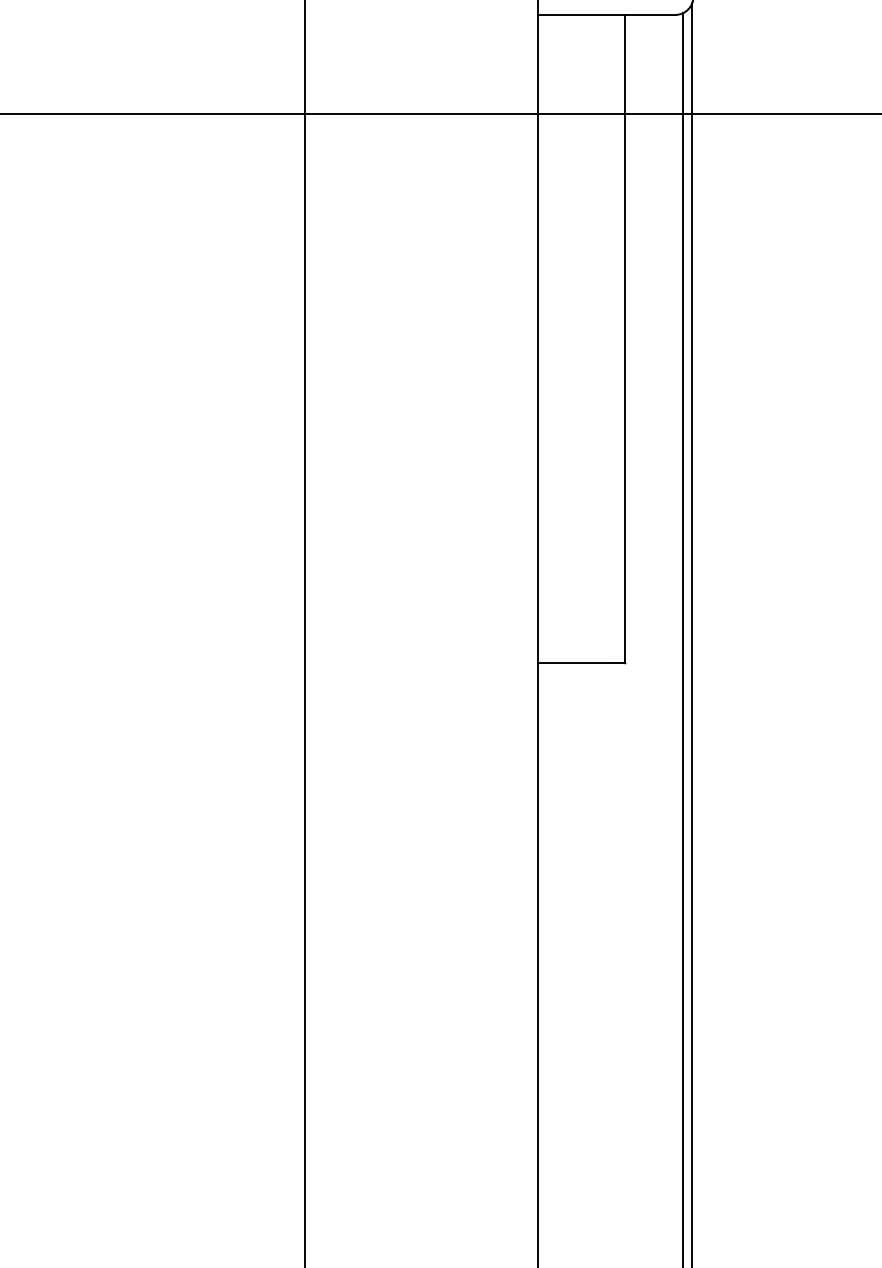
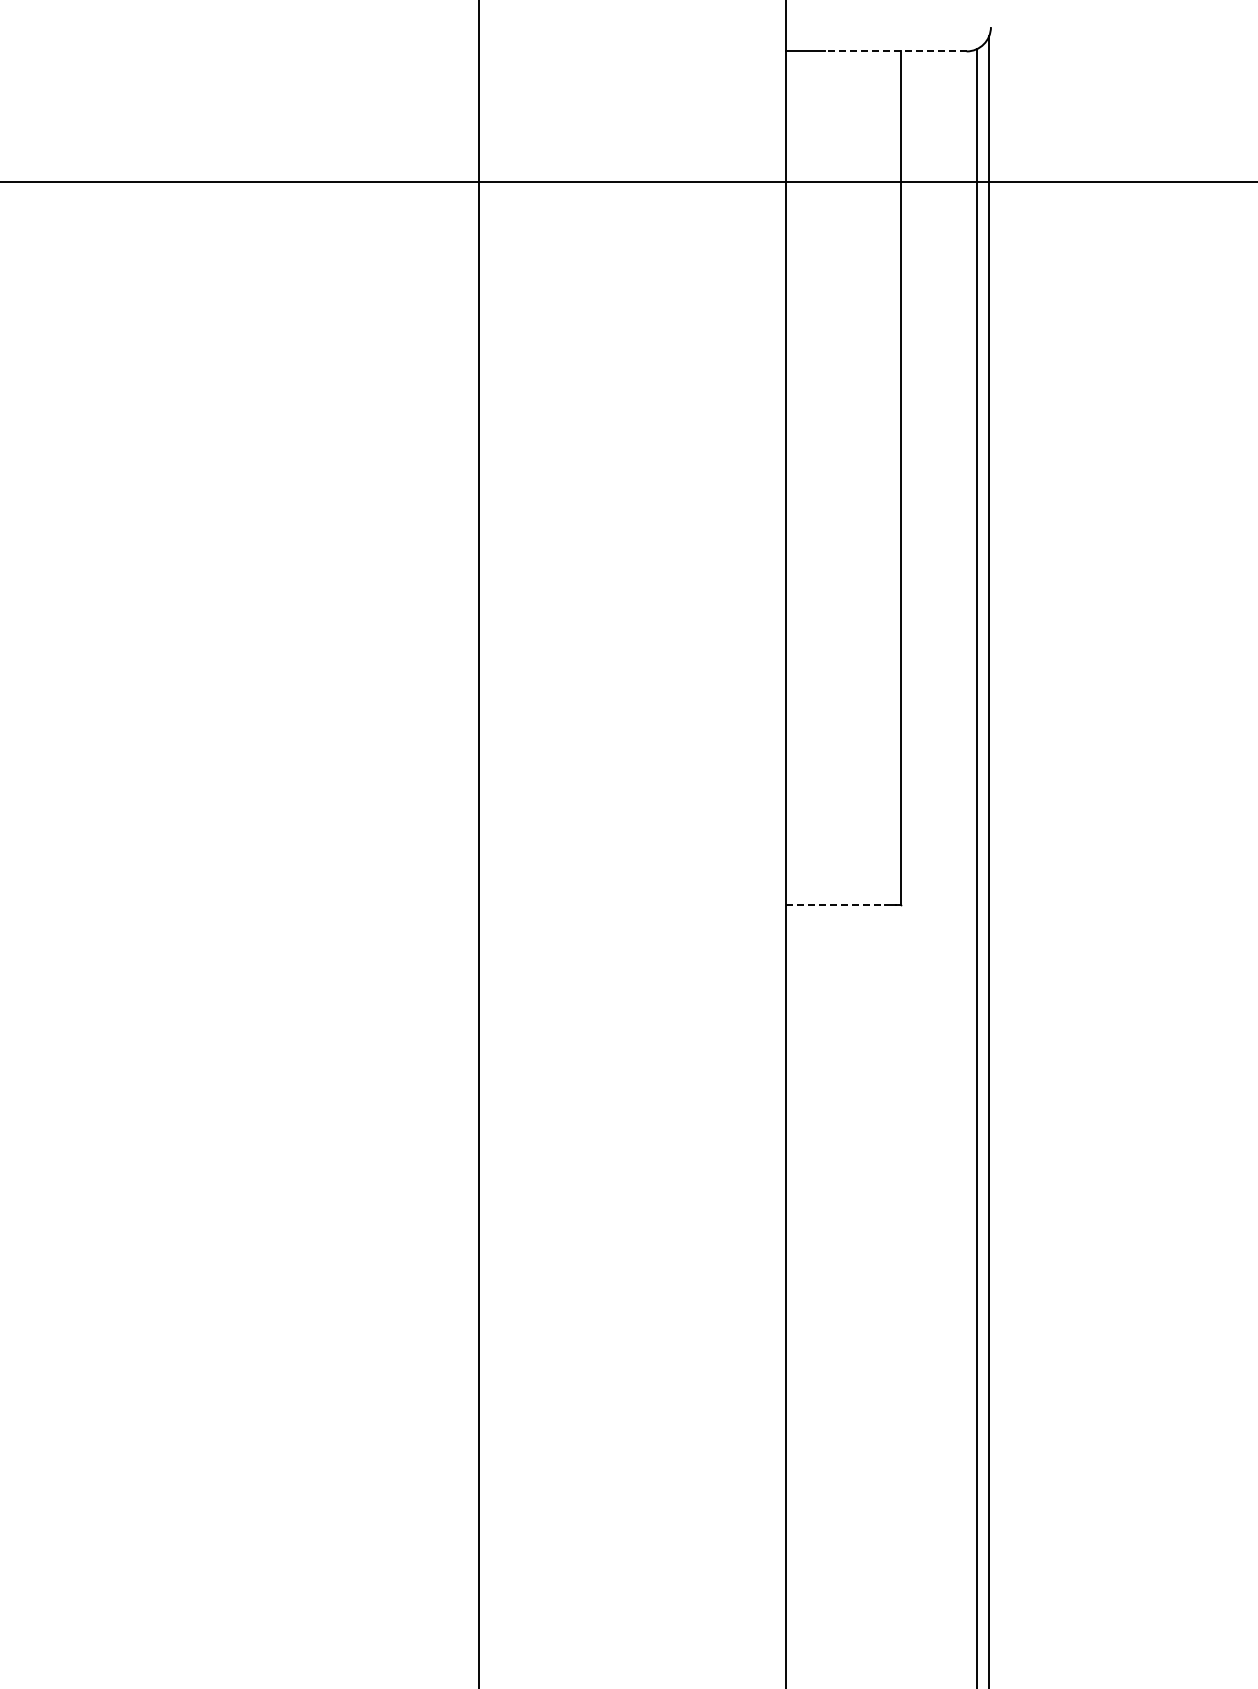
line: (621, 15) -> (895, 51), solid -> dashed
line: (575, 663) -> (835, 905), solid -> dashed

